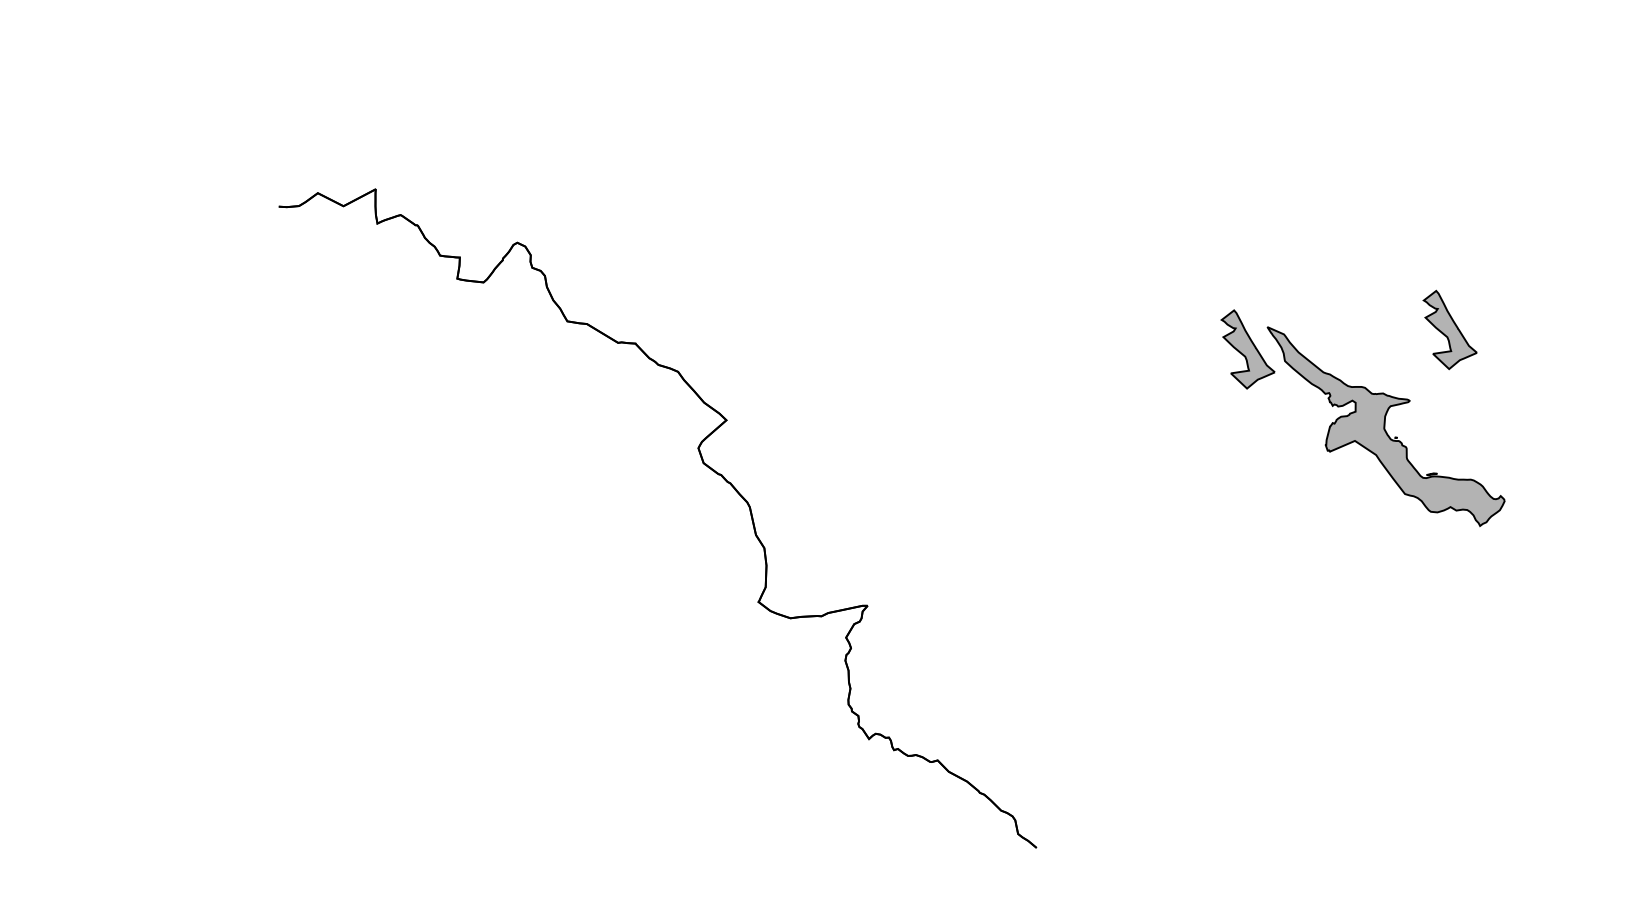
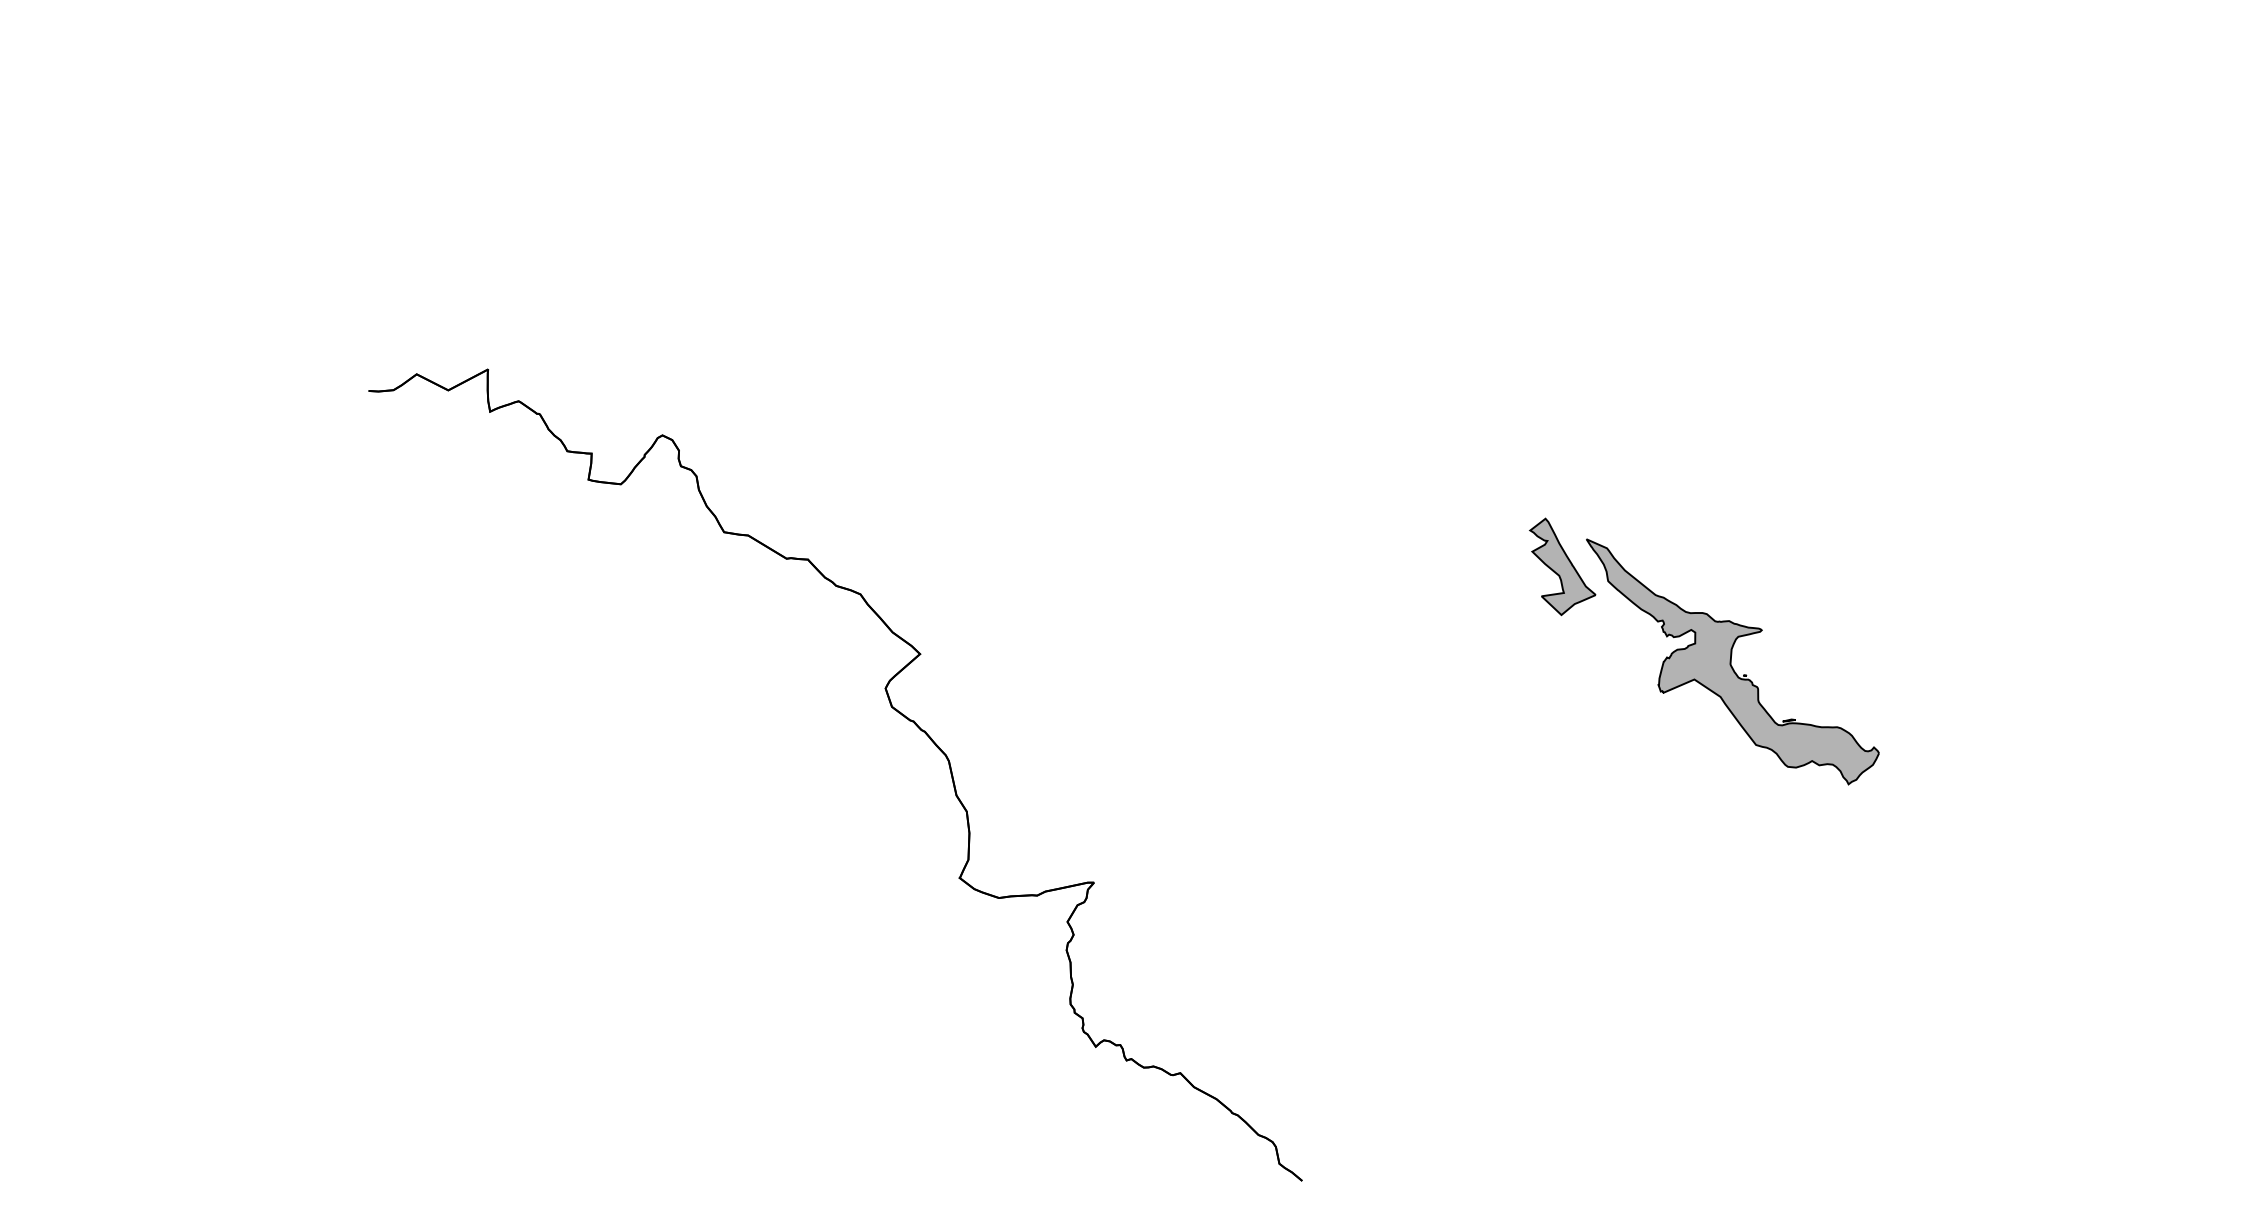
part: (1450, 329) -> (1811, 542), removed

